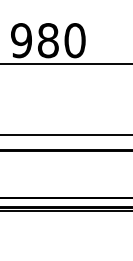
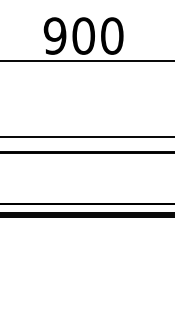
text: (48, 40) -> (83, 35), 980 -> 900

